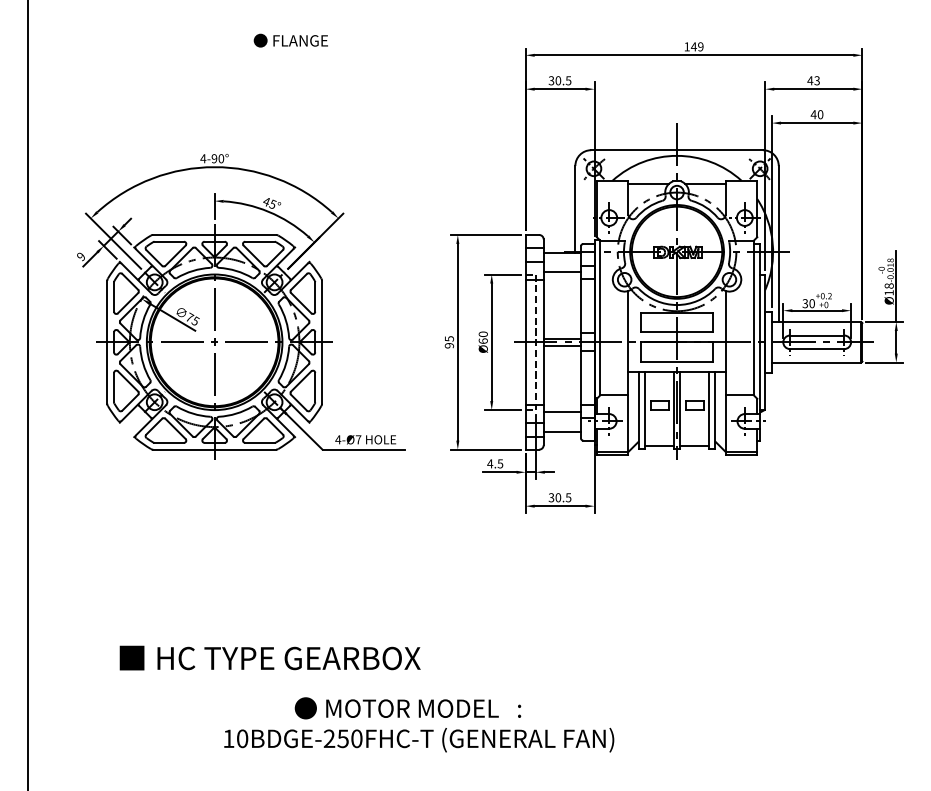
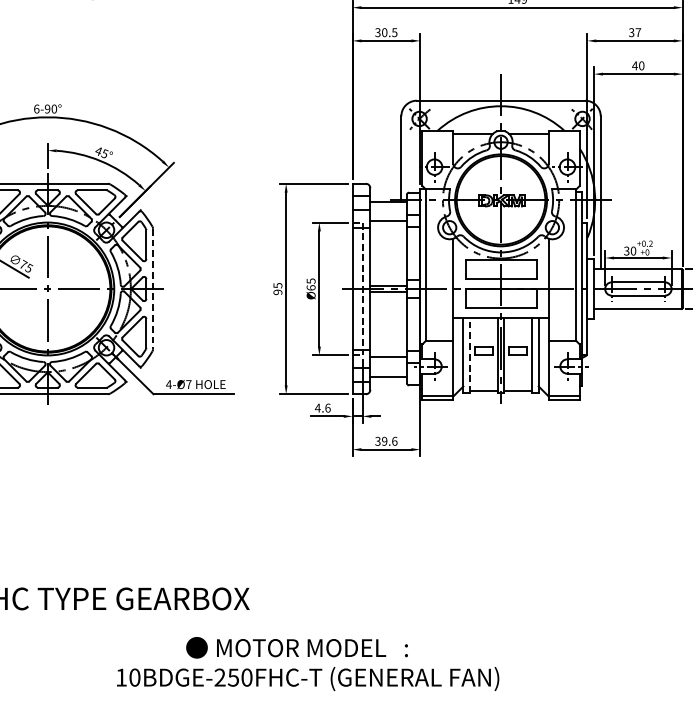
text: (813, 80) -> (634, 32), 43 -> 37
text: (203, 158) -> (36, 108), 4-90° -> 6-90°
text: (482, 334) -> (310, 281), Ø60 -> Ø65
line: (322, 342) -> (153, 289), solid -> dashed
line: (645, 409) -> (470, 354), solid -> dashed
text: (500, 463) -> (327, 407), 4.5 -> 4.6
text: (563, 497) -> (389, 441), 30.5 -> 39.6
text: (419, 724) -> (308, 663), moved

